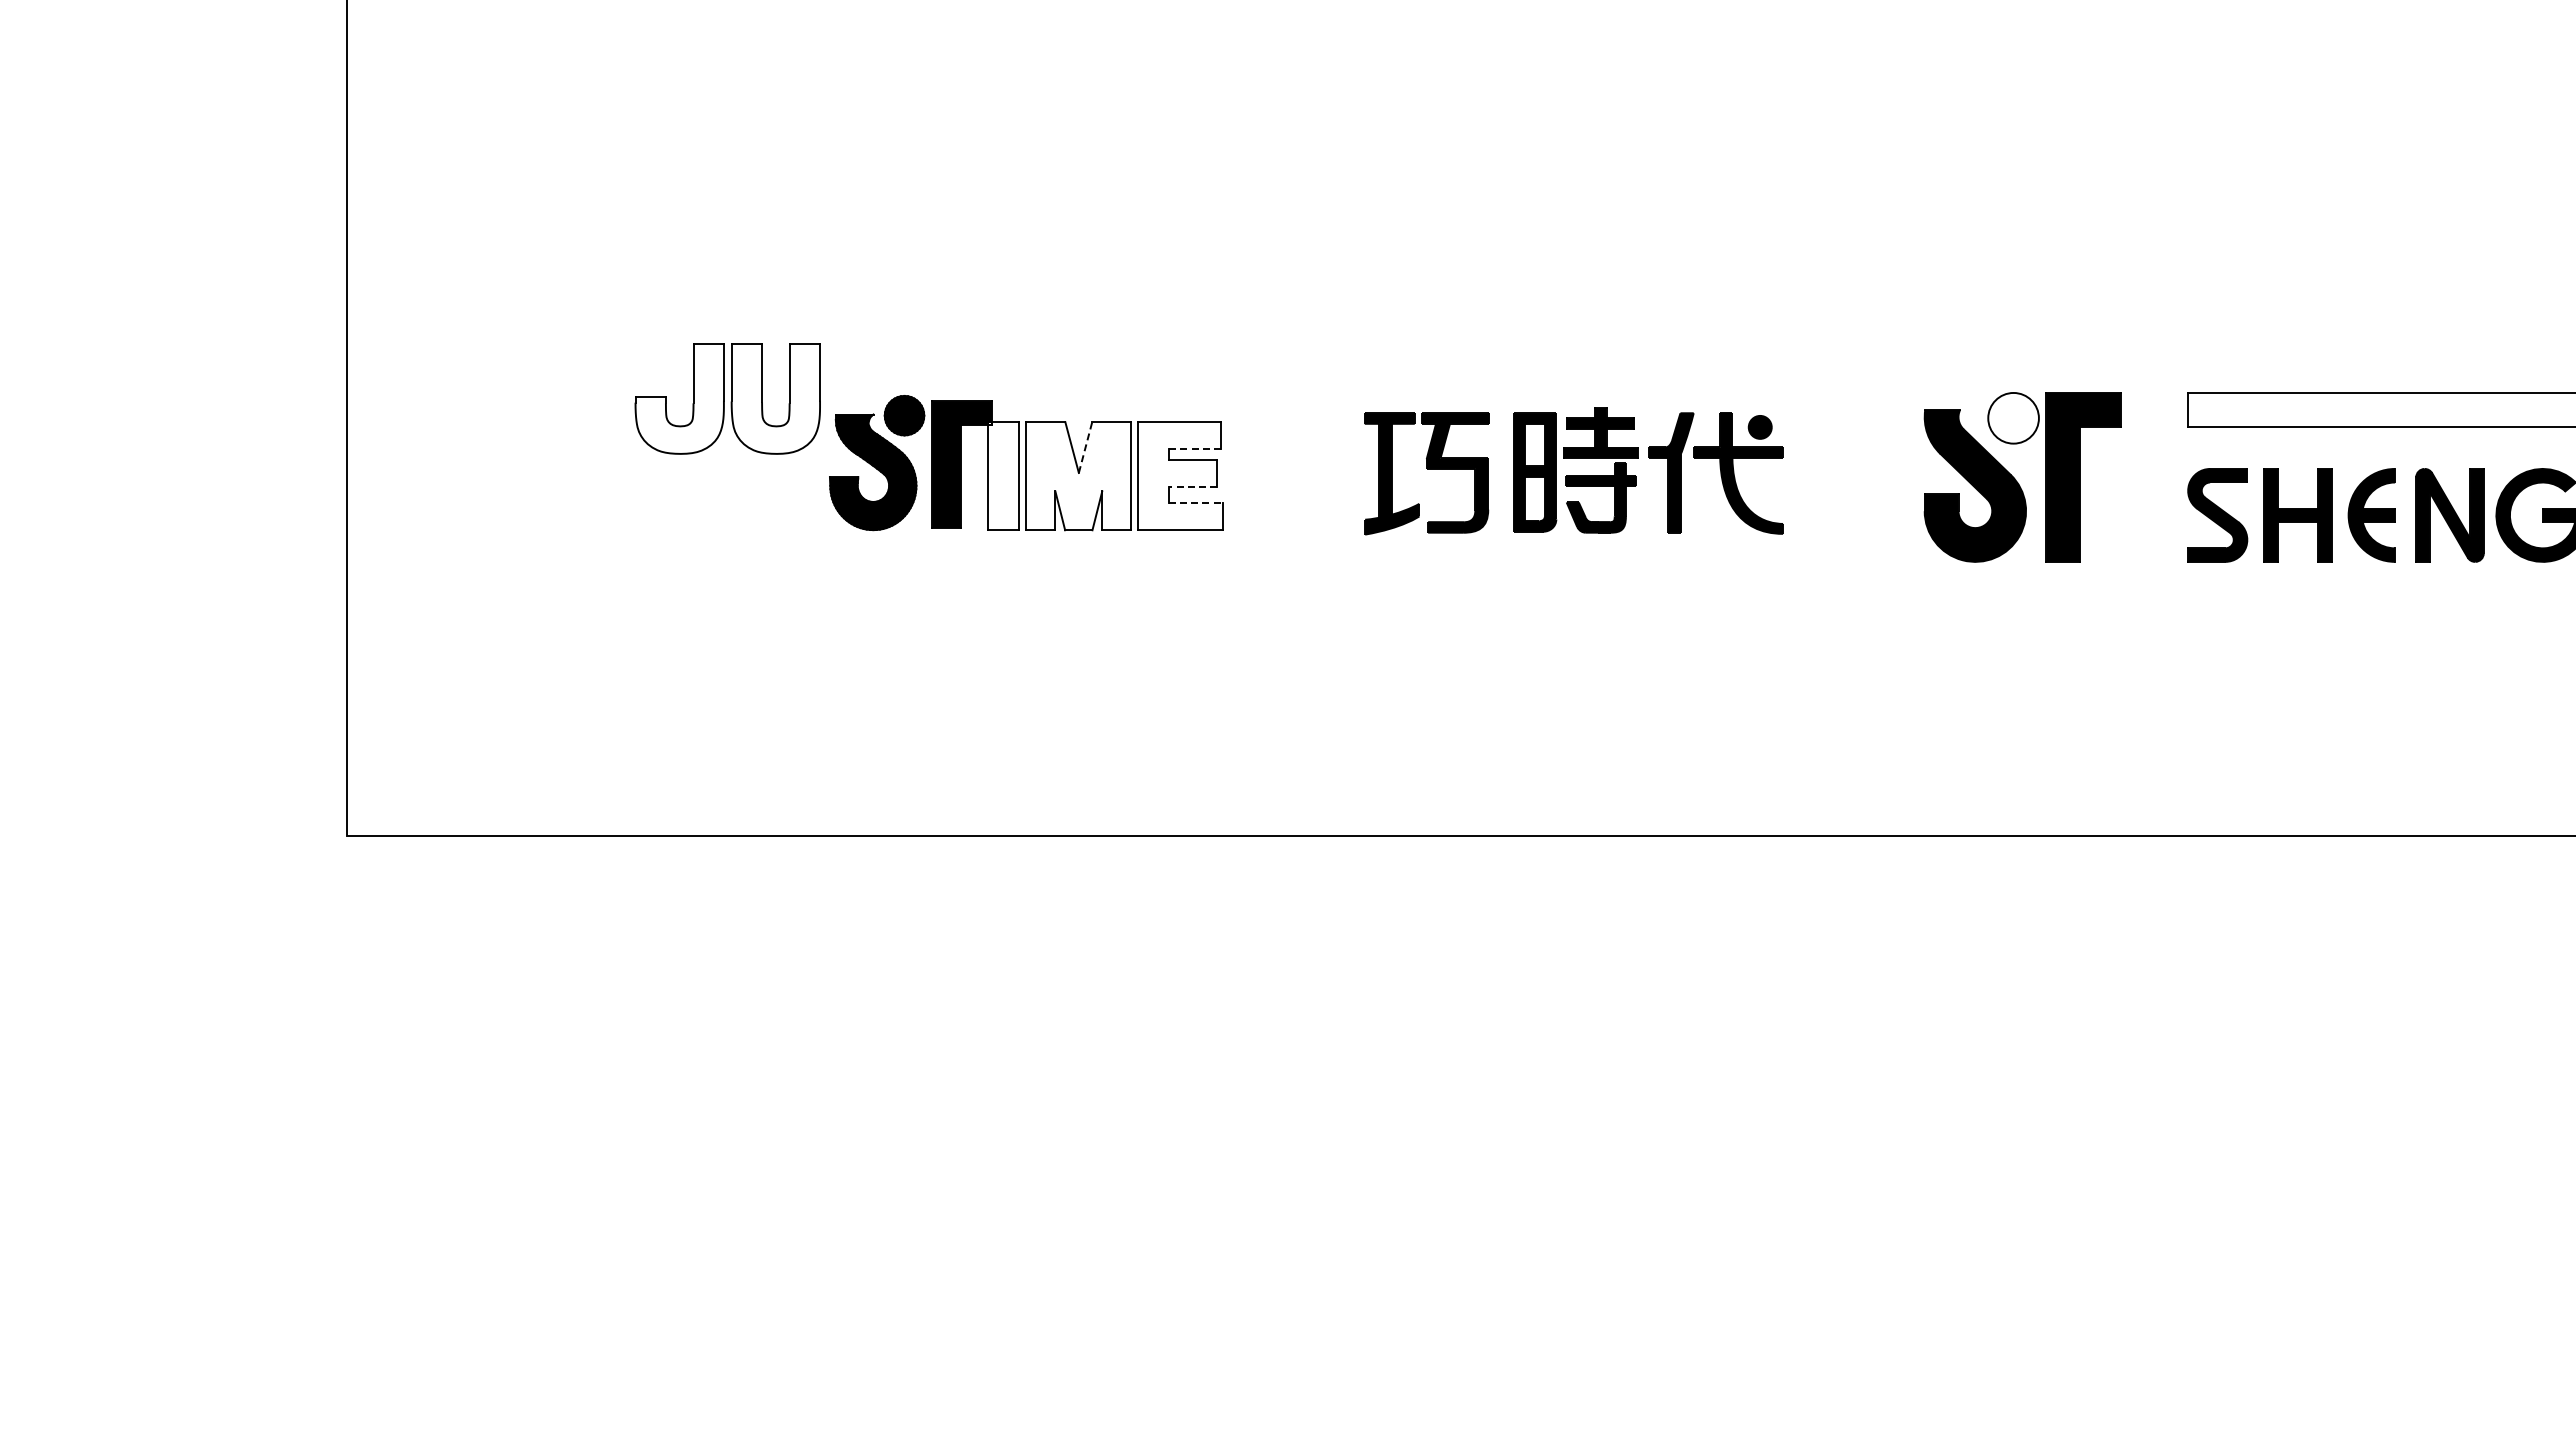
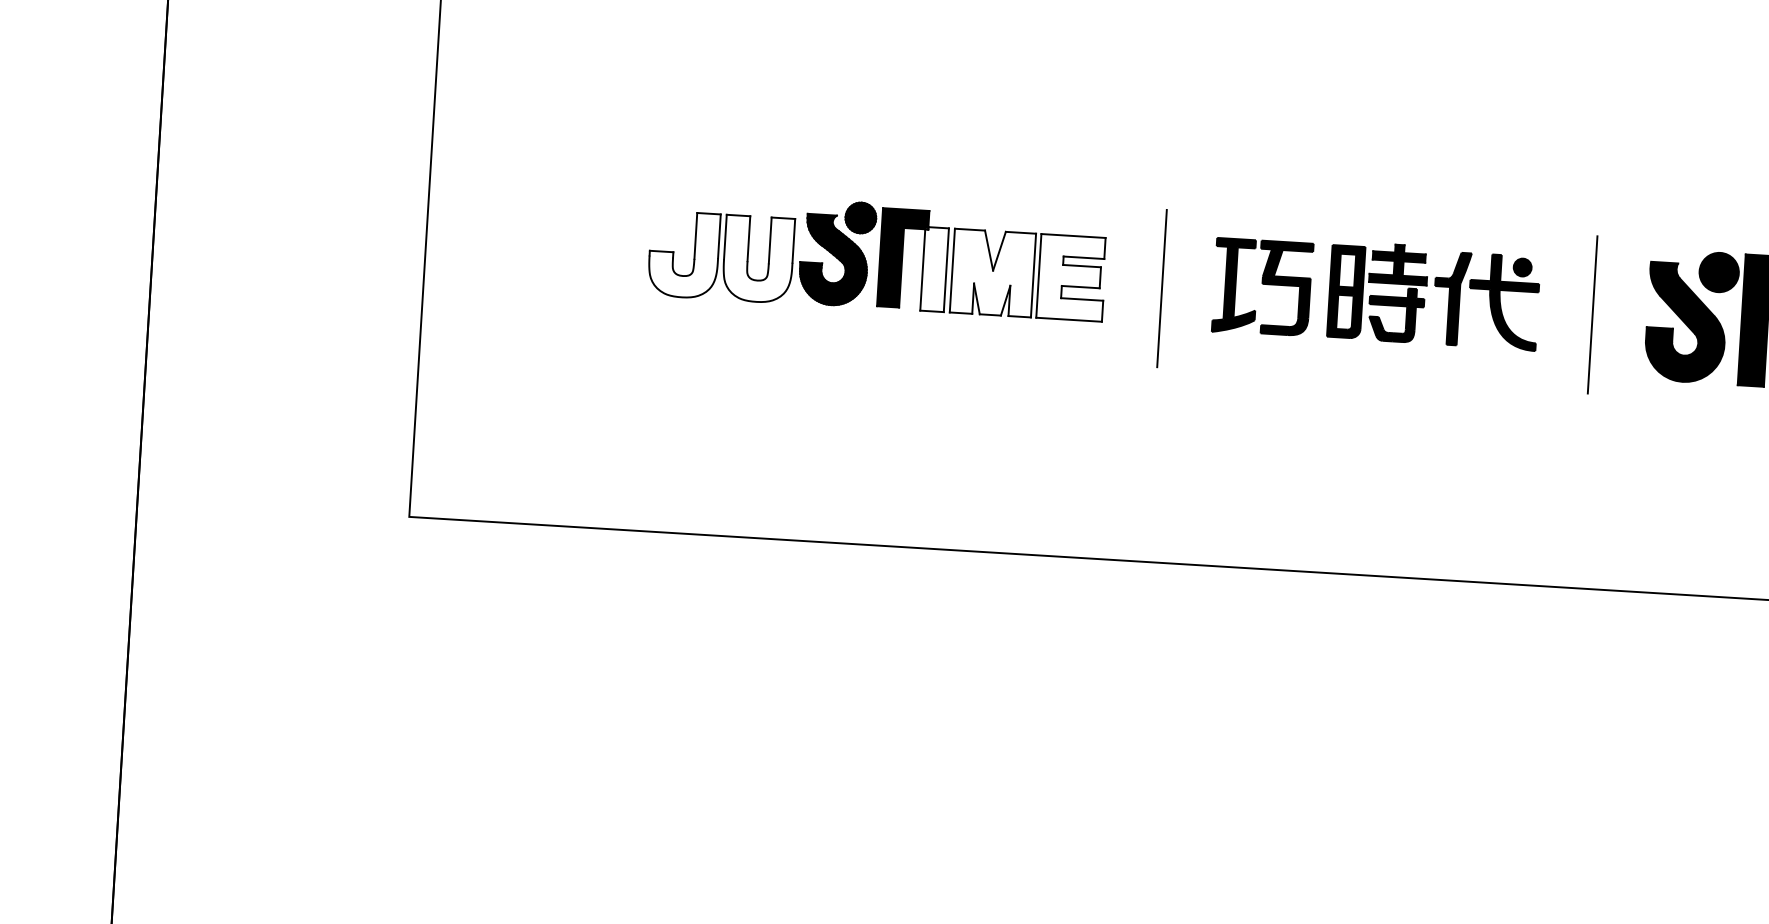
part: (727, 398) -> (720, 256), moved
fill: (2013, 417) -> (1719, 271), added
line: (1085, 447) -> (999, 251), dashed -> solid
line: (1194, 449) -> (1083, 257), dashed -> solid
line: (1297, 482) -> (1161, 288), added
line: (1853, 482) -> (1592, 314), added
line: (1192, 487) -> (1080, 287), dashed -> solid
line: (1196, 503) -> (1082, 299), dashed -> solid

